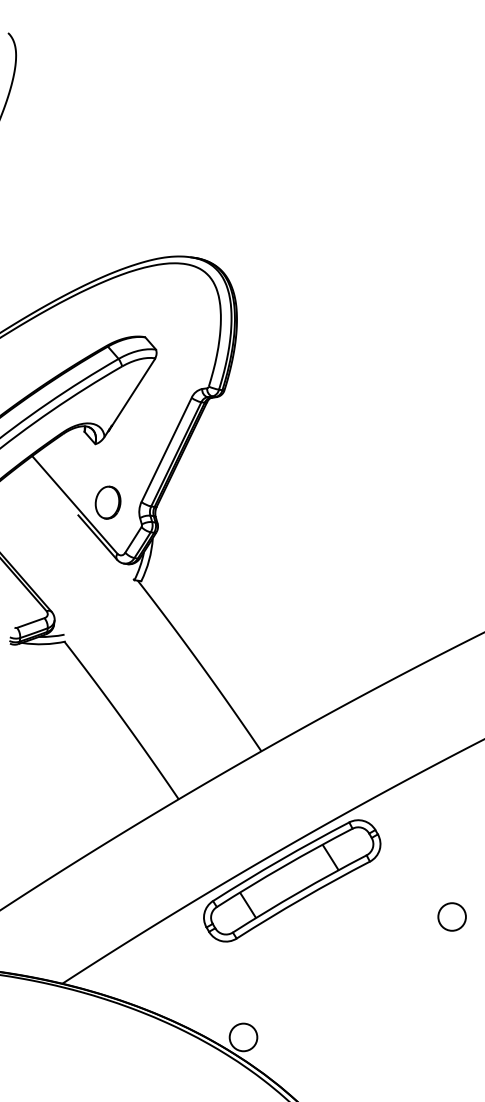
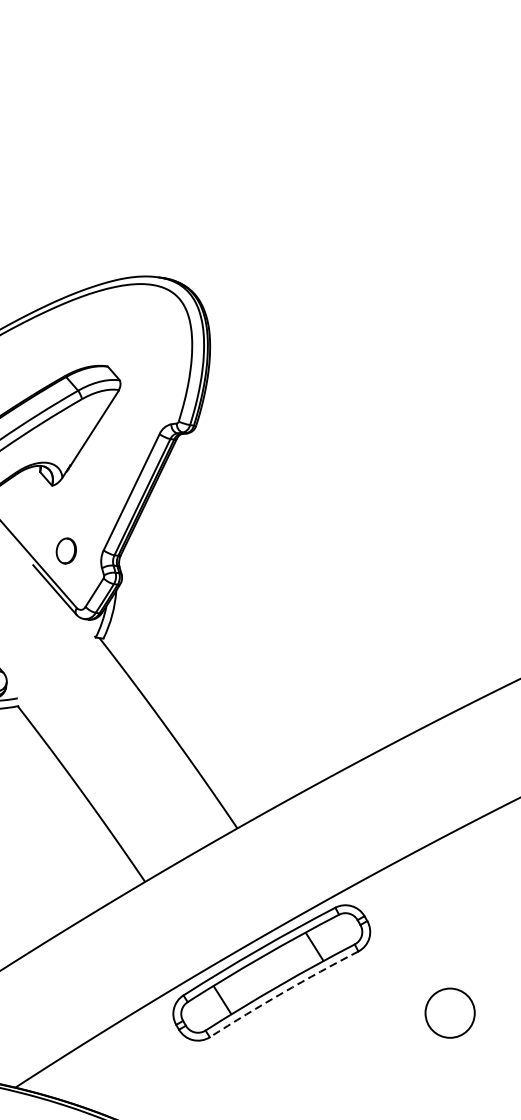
part: (107, 502) -> (65, 550), size x0.7
arc: (302, 898) -> (283, 992), solid -> dashed
circle: (451, 916) -> (449, 1012), size x1.6

